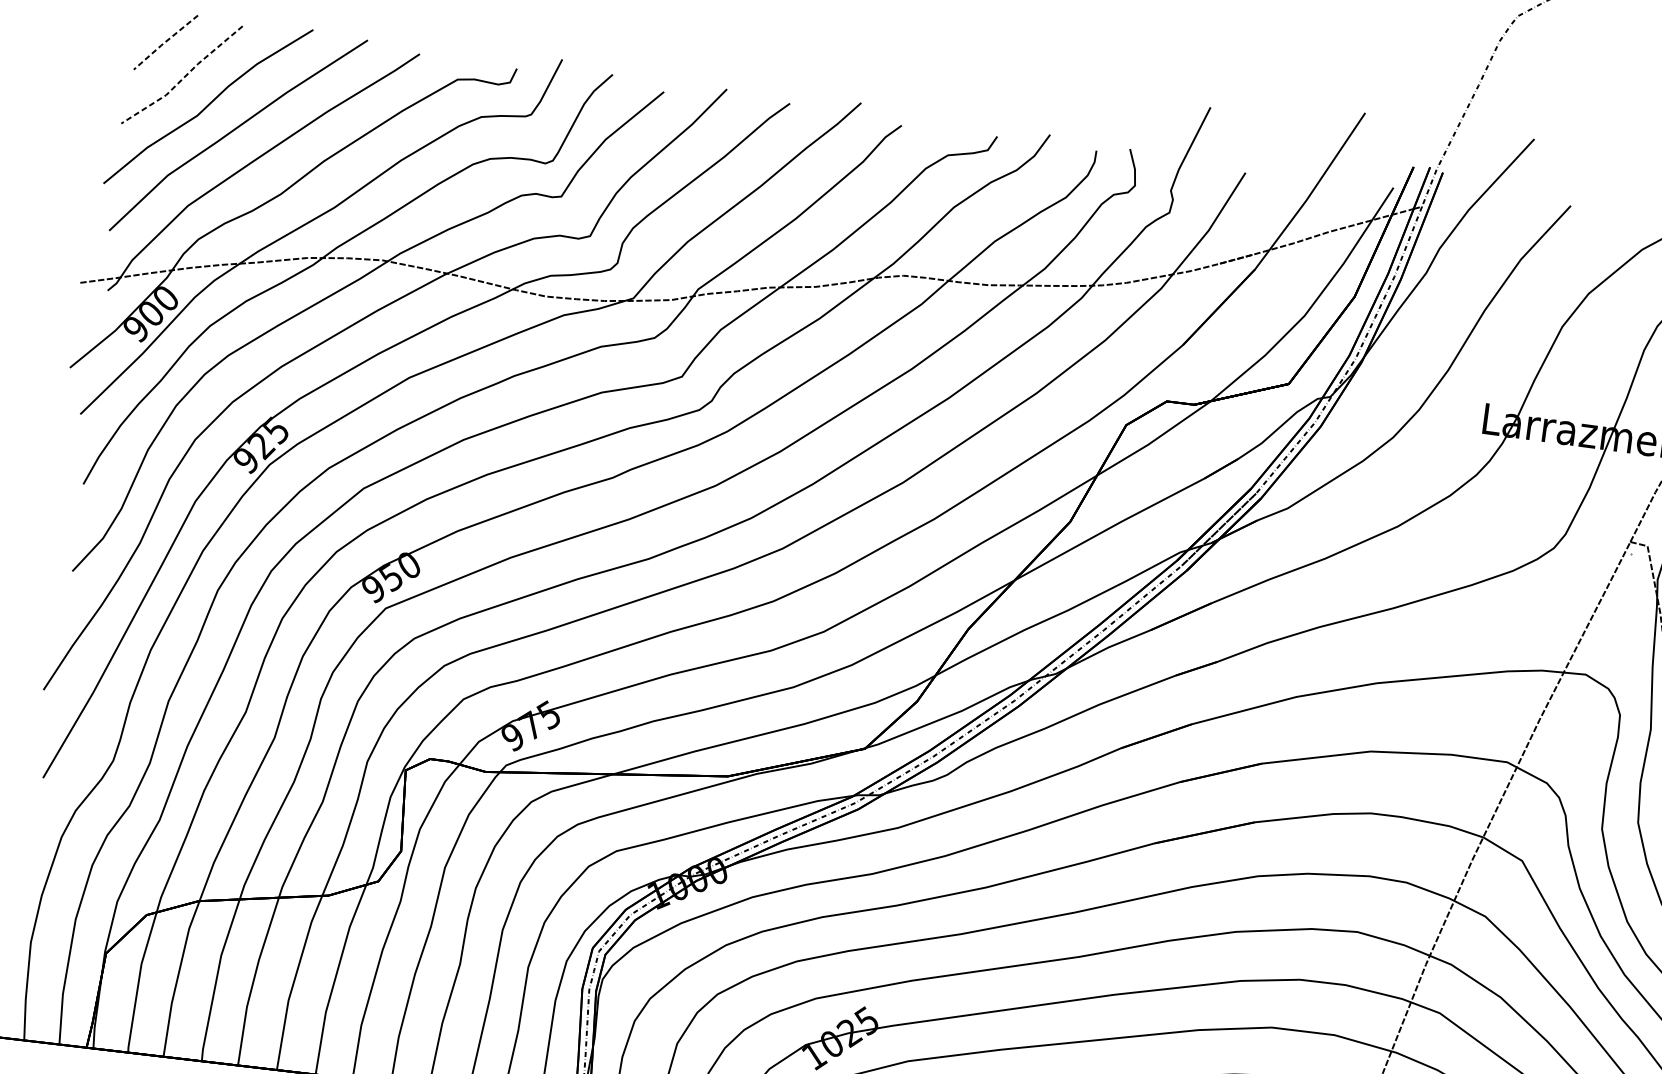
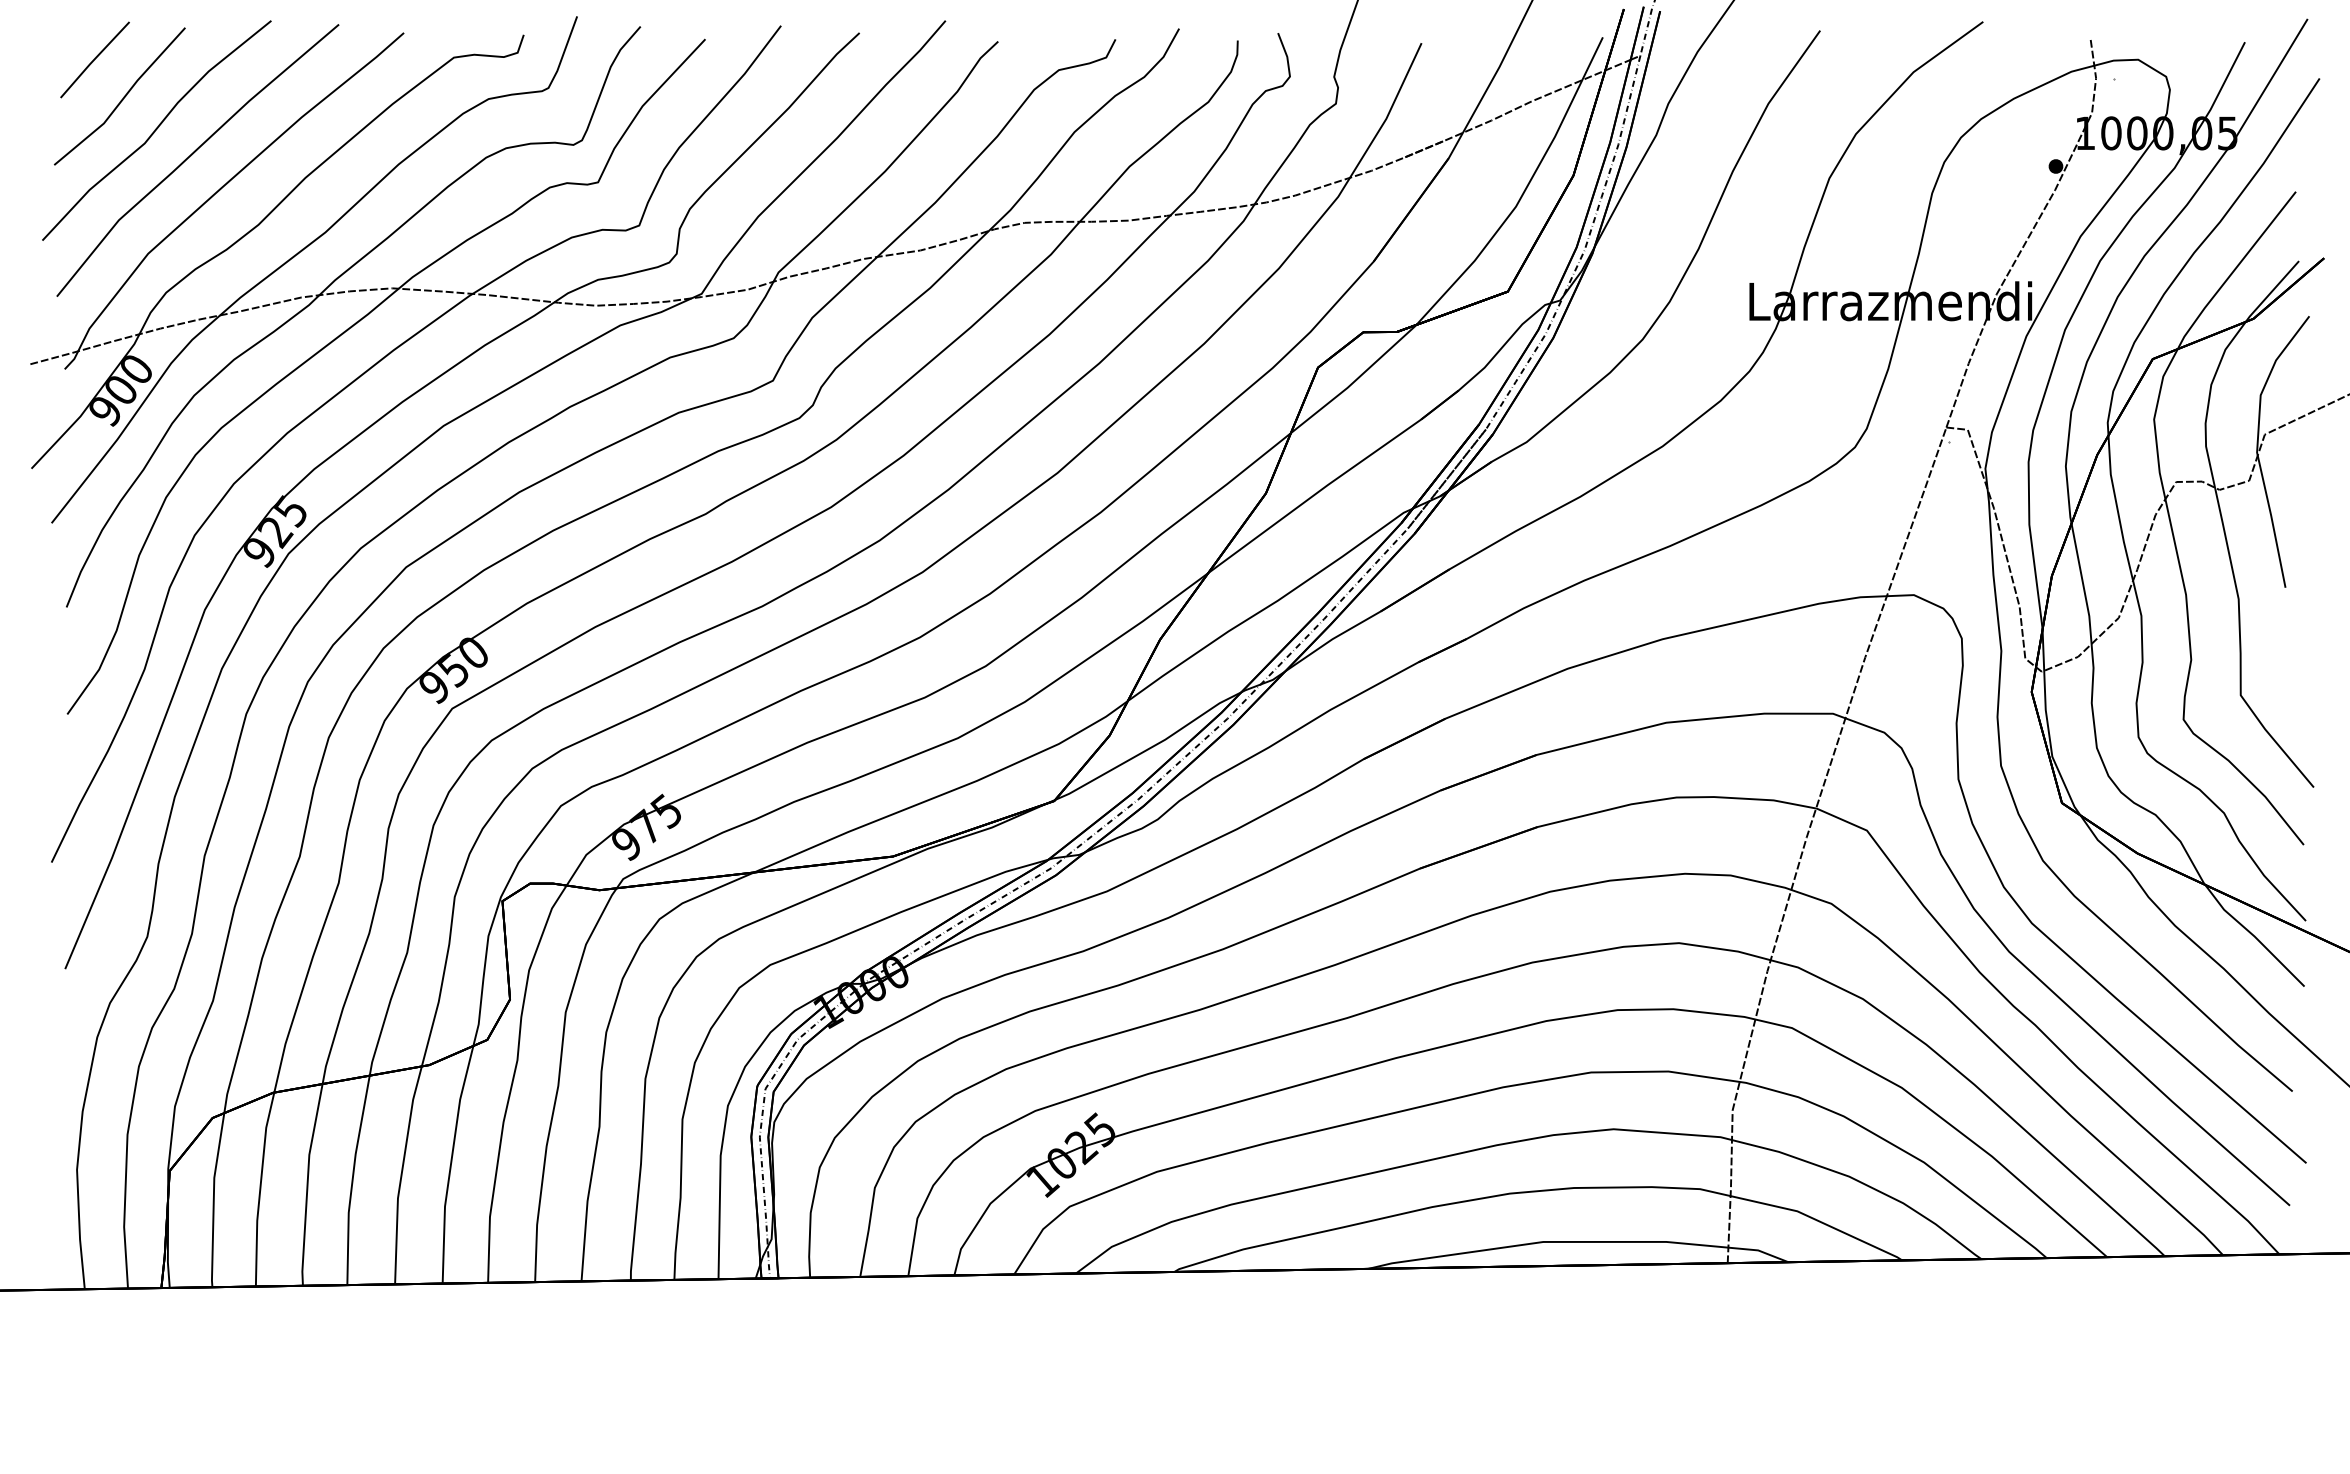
line: (165, 42) -> (94, 59), dashed -> solid
line: (183, 77) -> (122, 99), dashed -> solid

